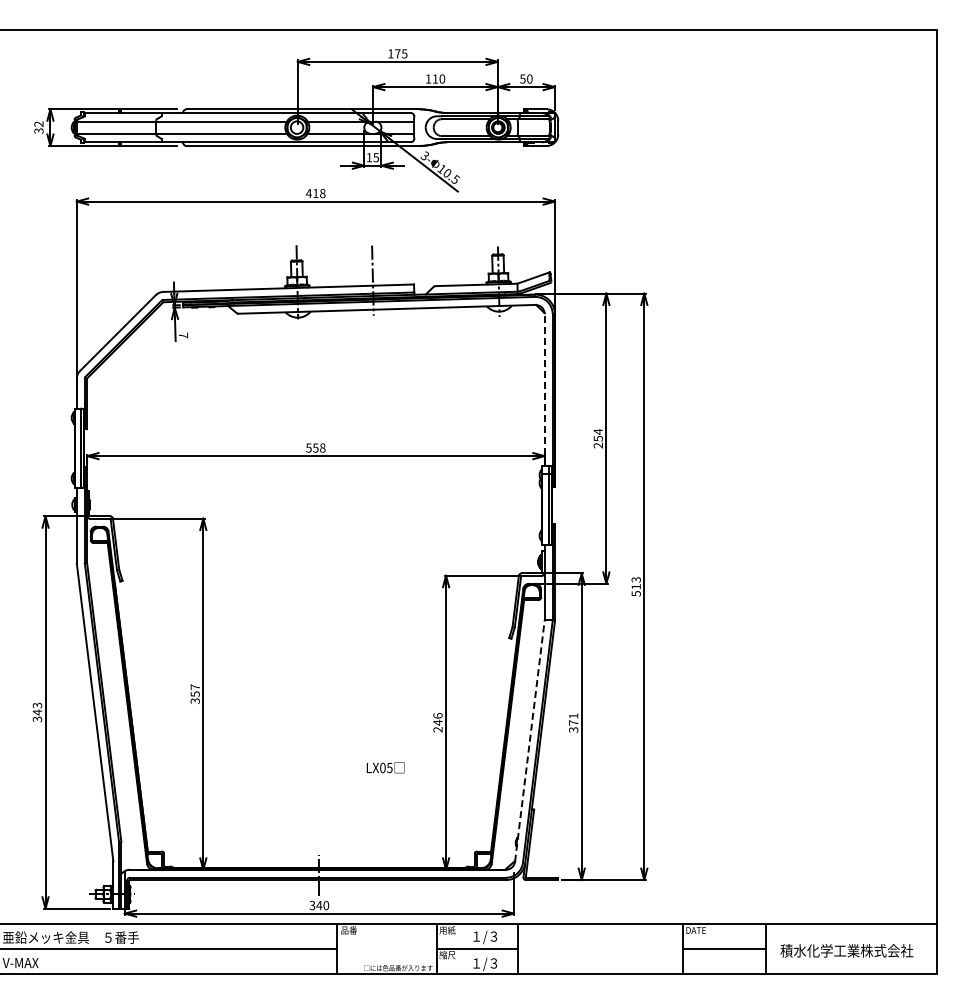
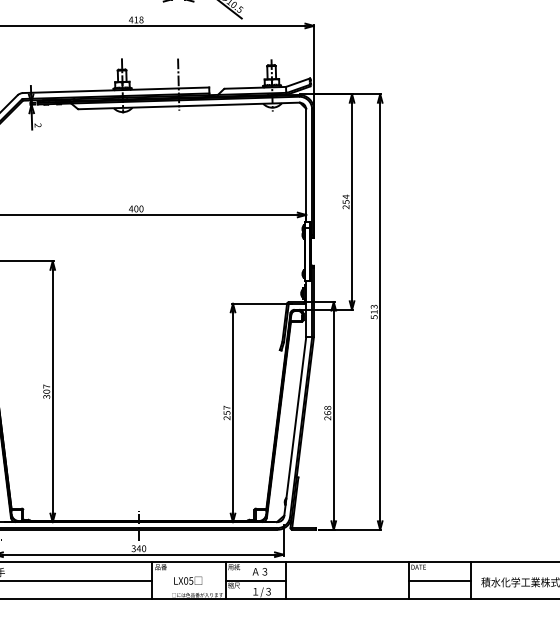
text: (183, 335) -> (38, 125), 7 -> 2
line: (544, 390) -> (306, 166), dashed -> solid
text: (315, 447) -> (136, 208), 558 -> 400
text: (194, 694) -> (46, 391), 357 -> 307
text: (437, 719) -> (226, 410), 246 -> 257
text: (573, 722) -> (327, 412), 371 -> 268
line: (529, 741) -> (294, 426), dashed -> solid
text: (385, 767) -> (188, 580), moved
text: (484, 937) -> (261, 572), １/３ -> Ａ３

